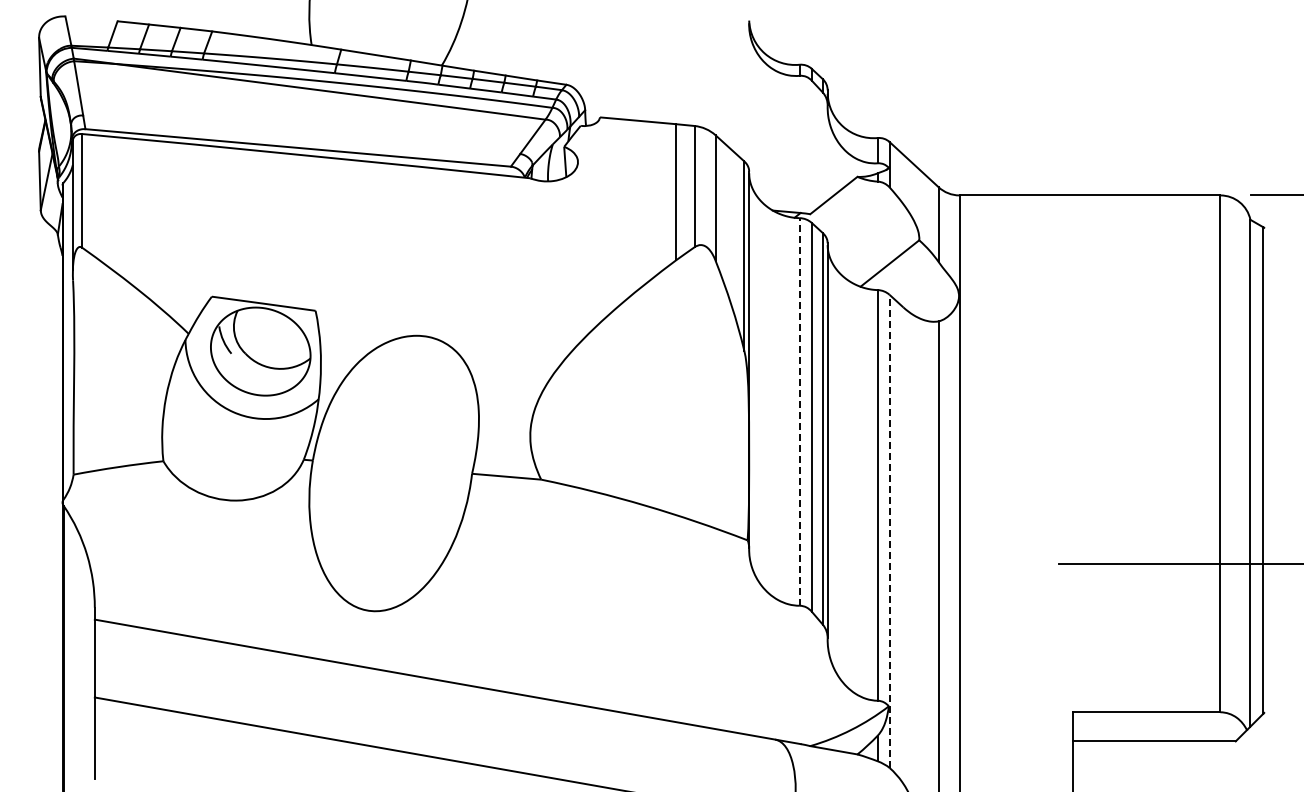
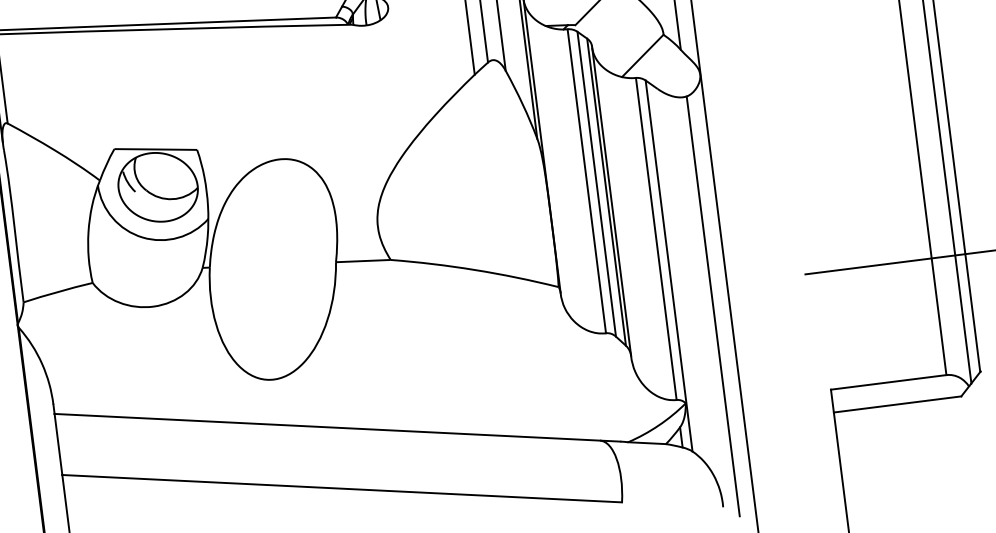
line: (799, 411) -> (586, 180), dashed -> solid
line: (889, 531) -> (669, 266), dashed -> solid

